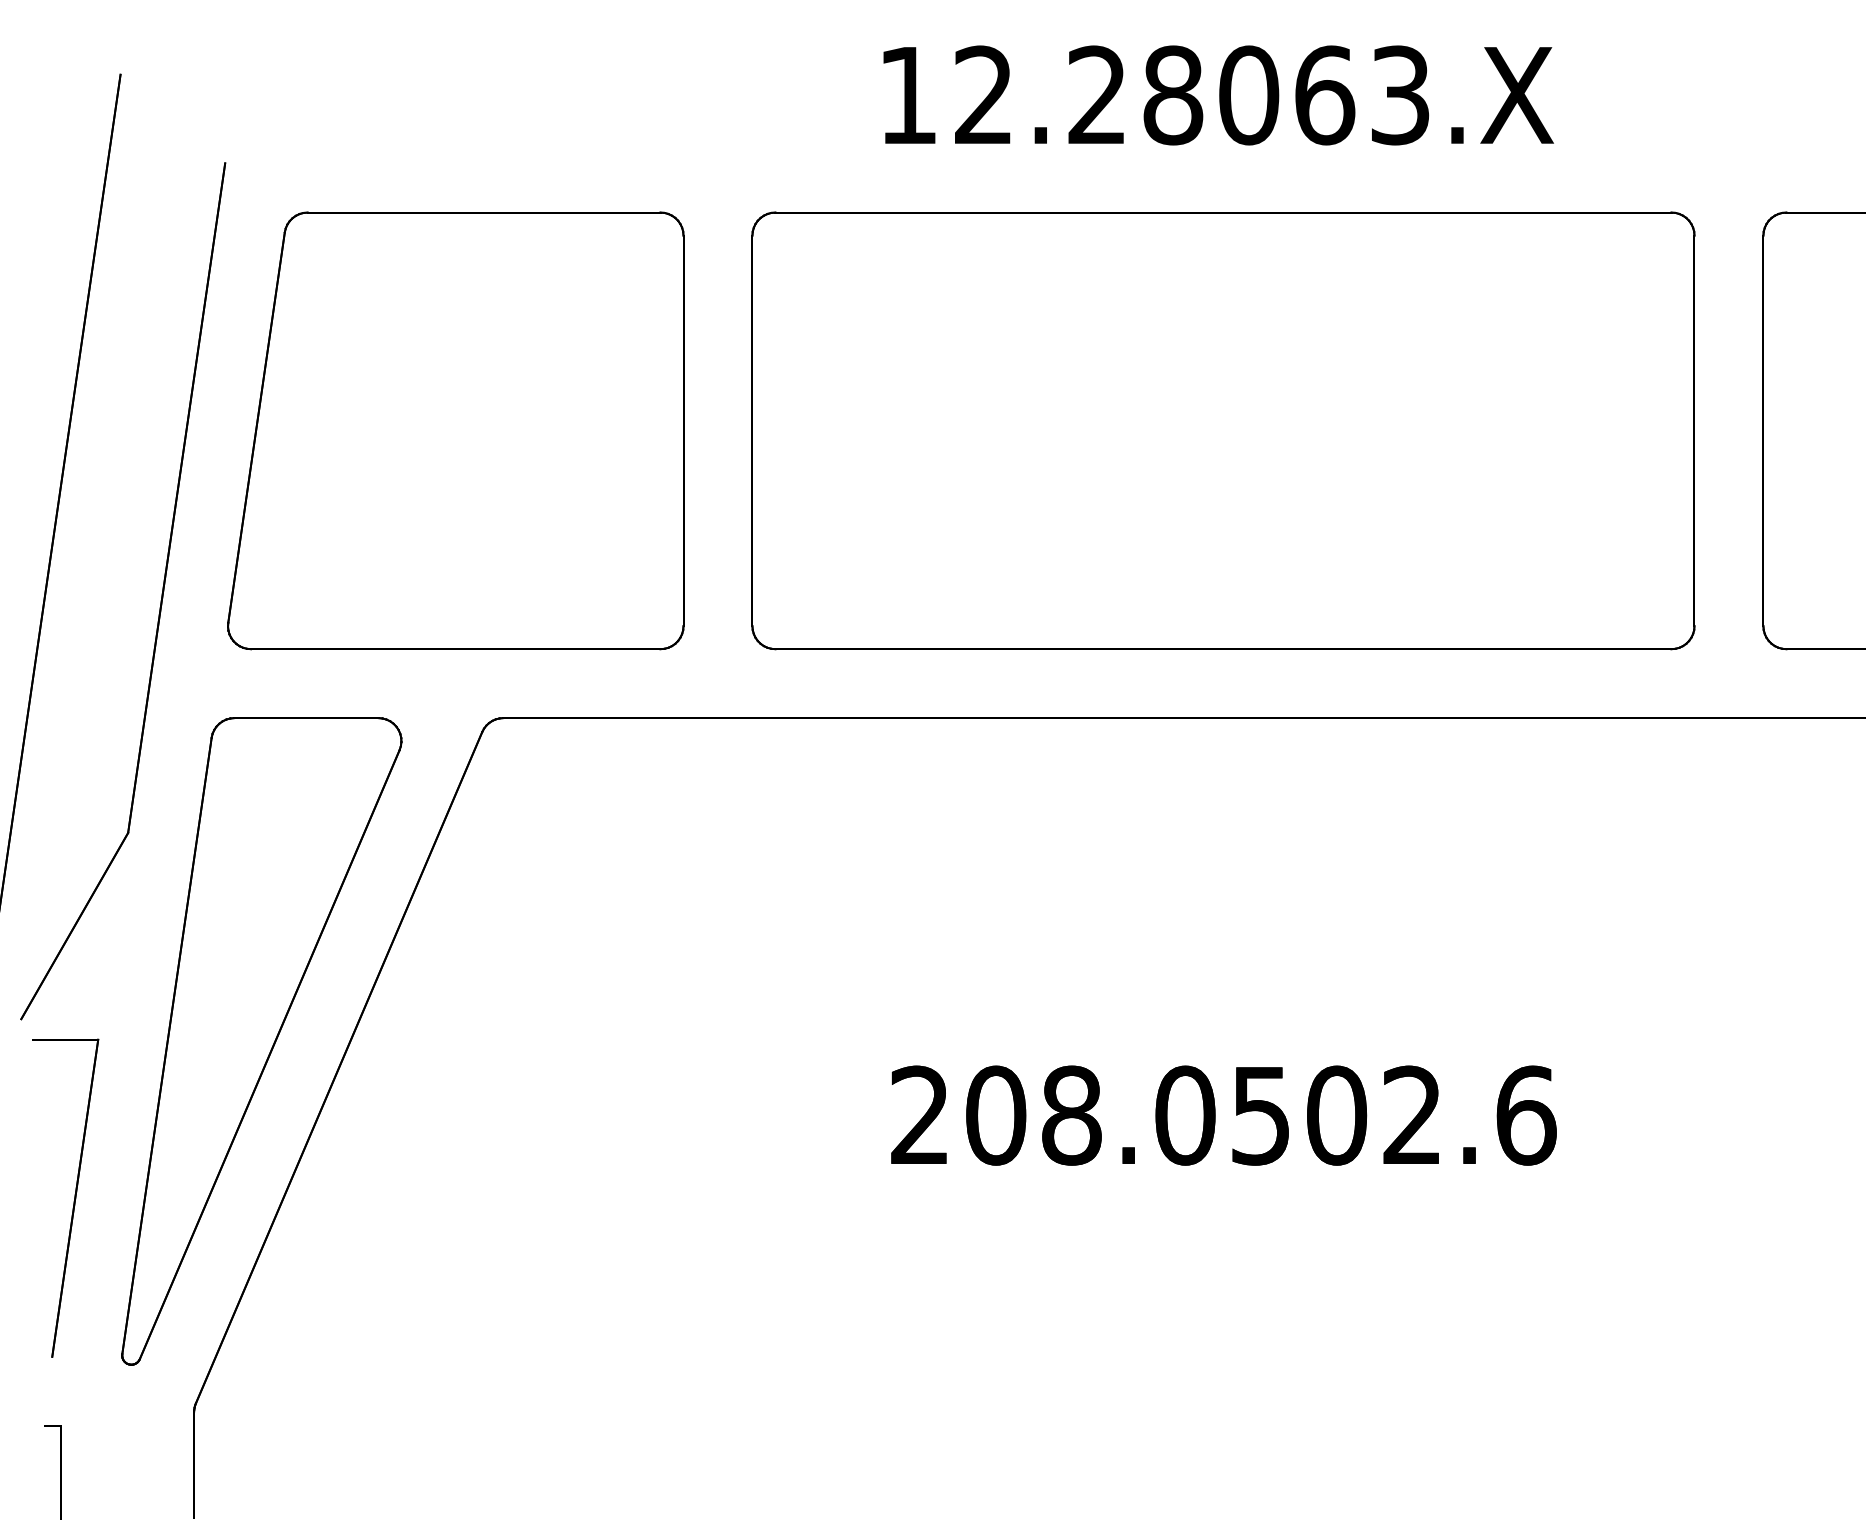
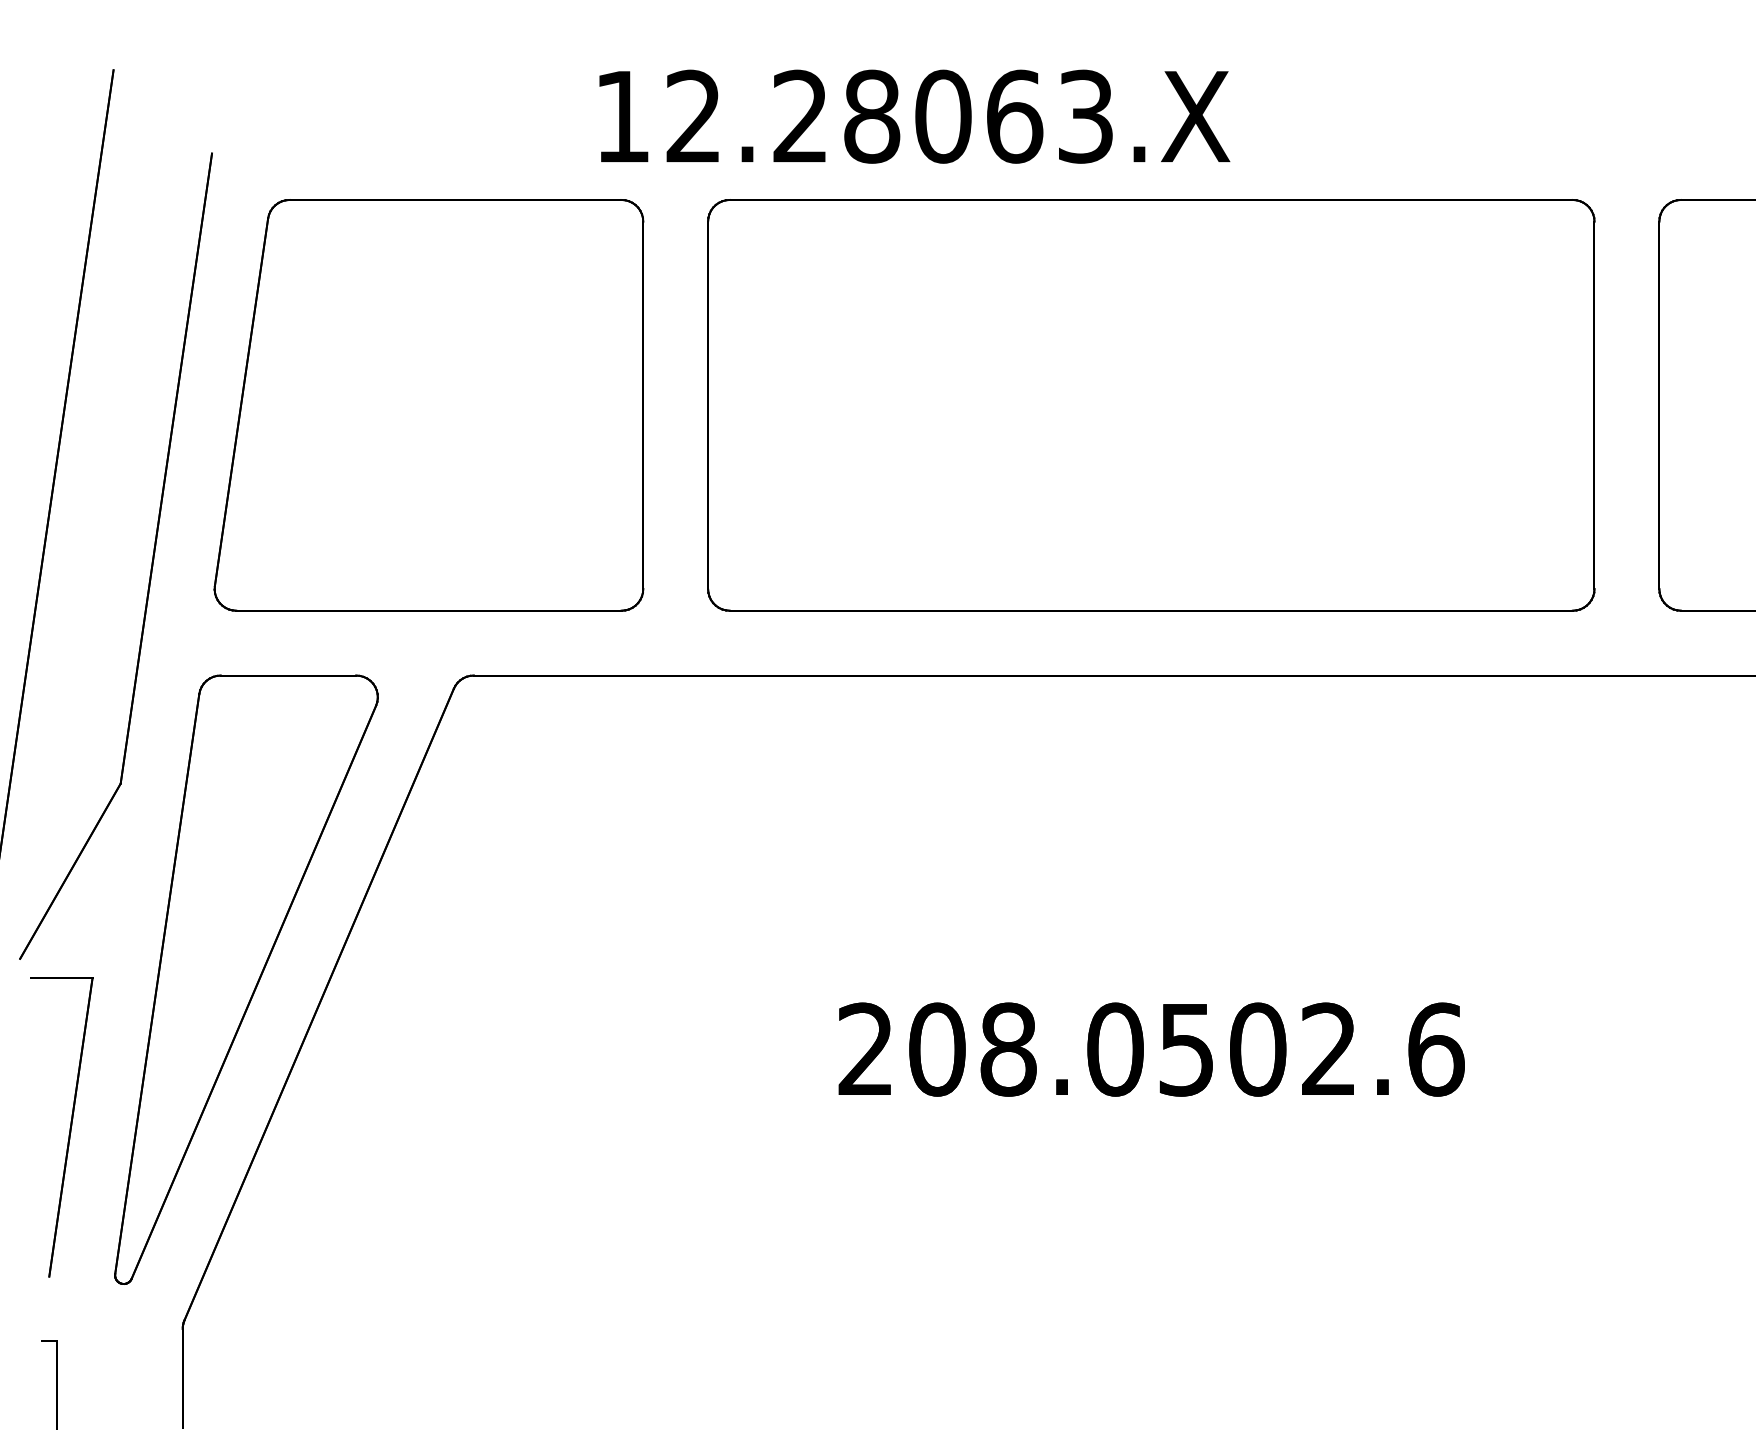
text: (1218, 95) -> (914, 116), moved

